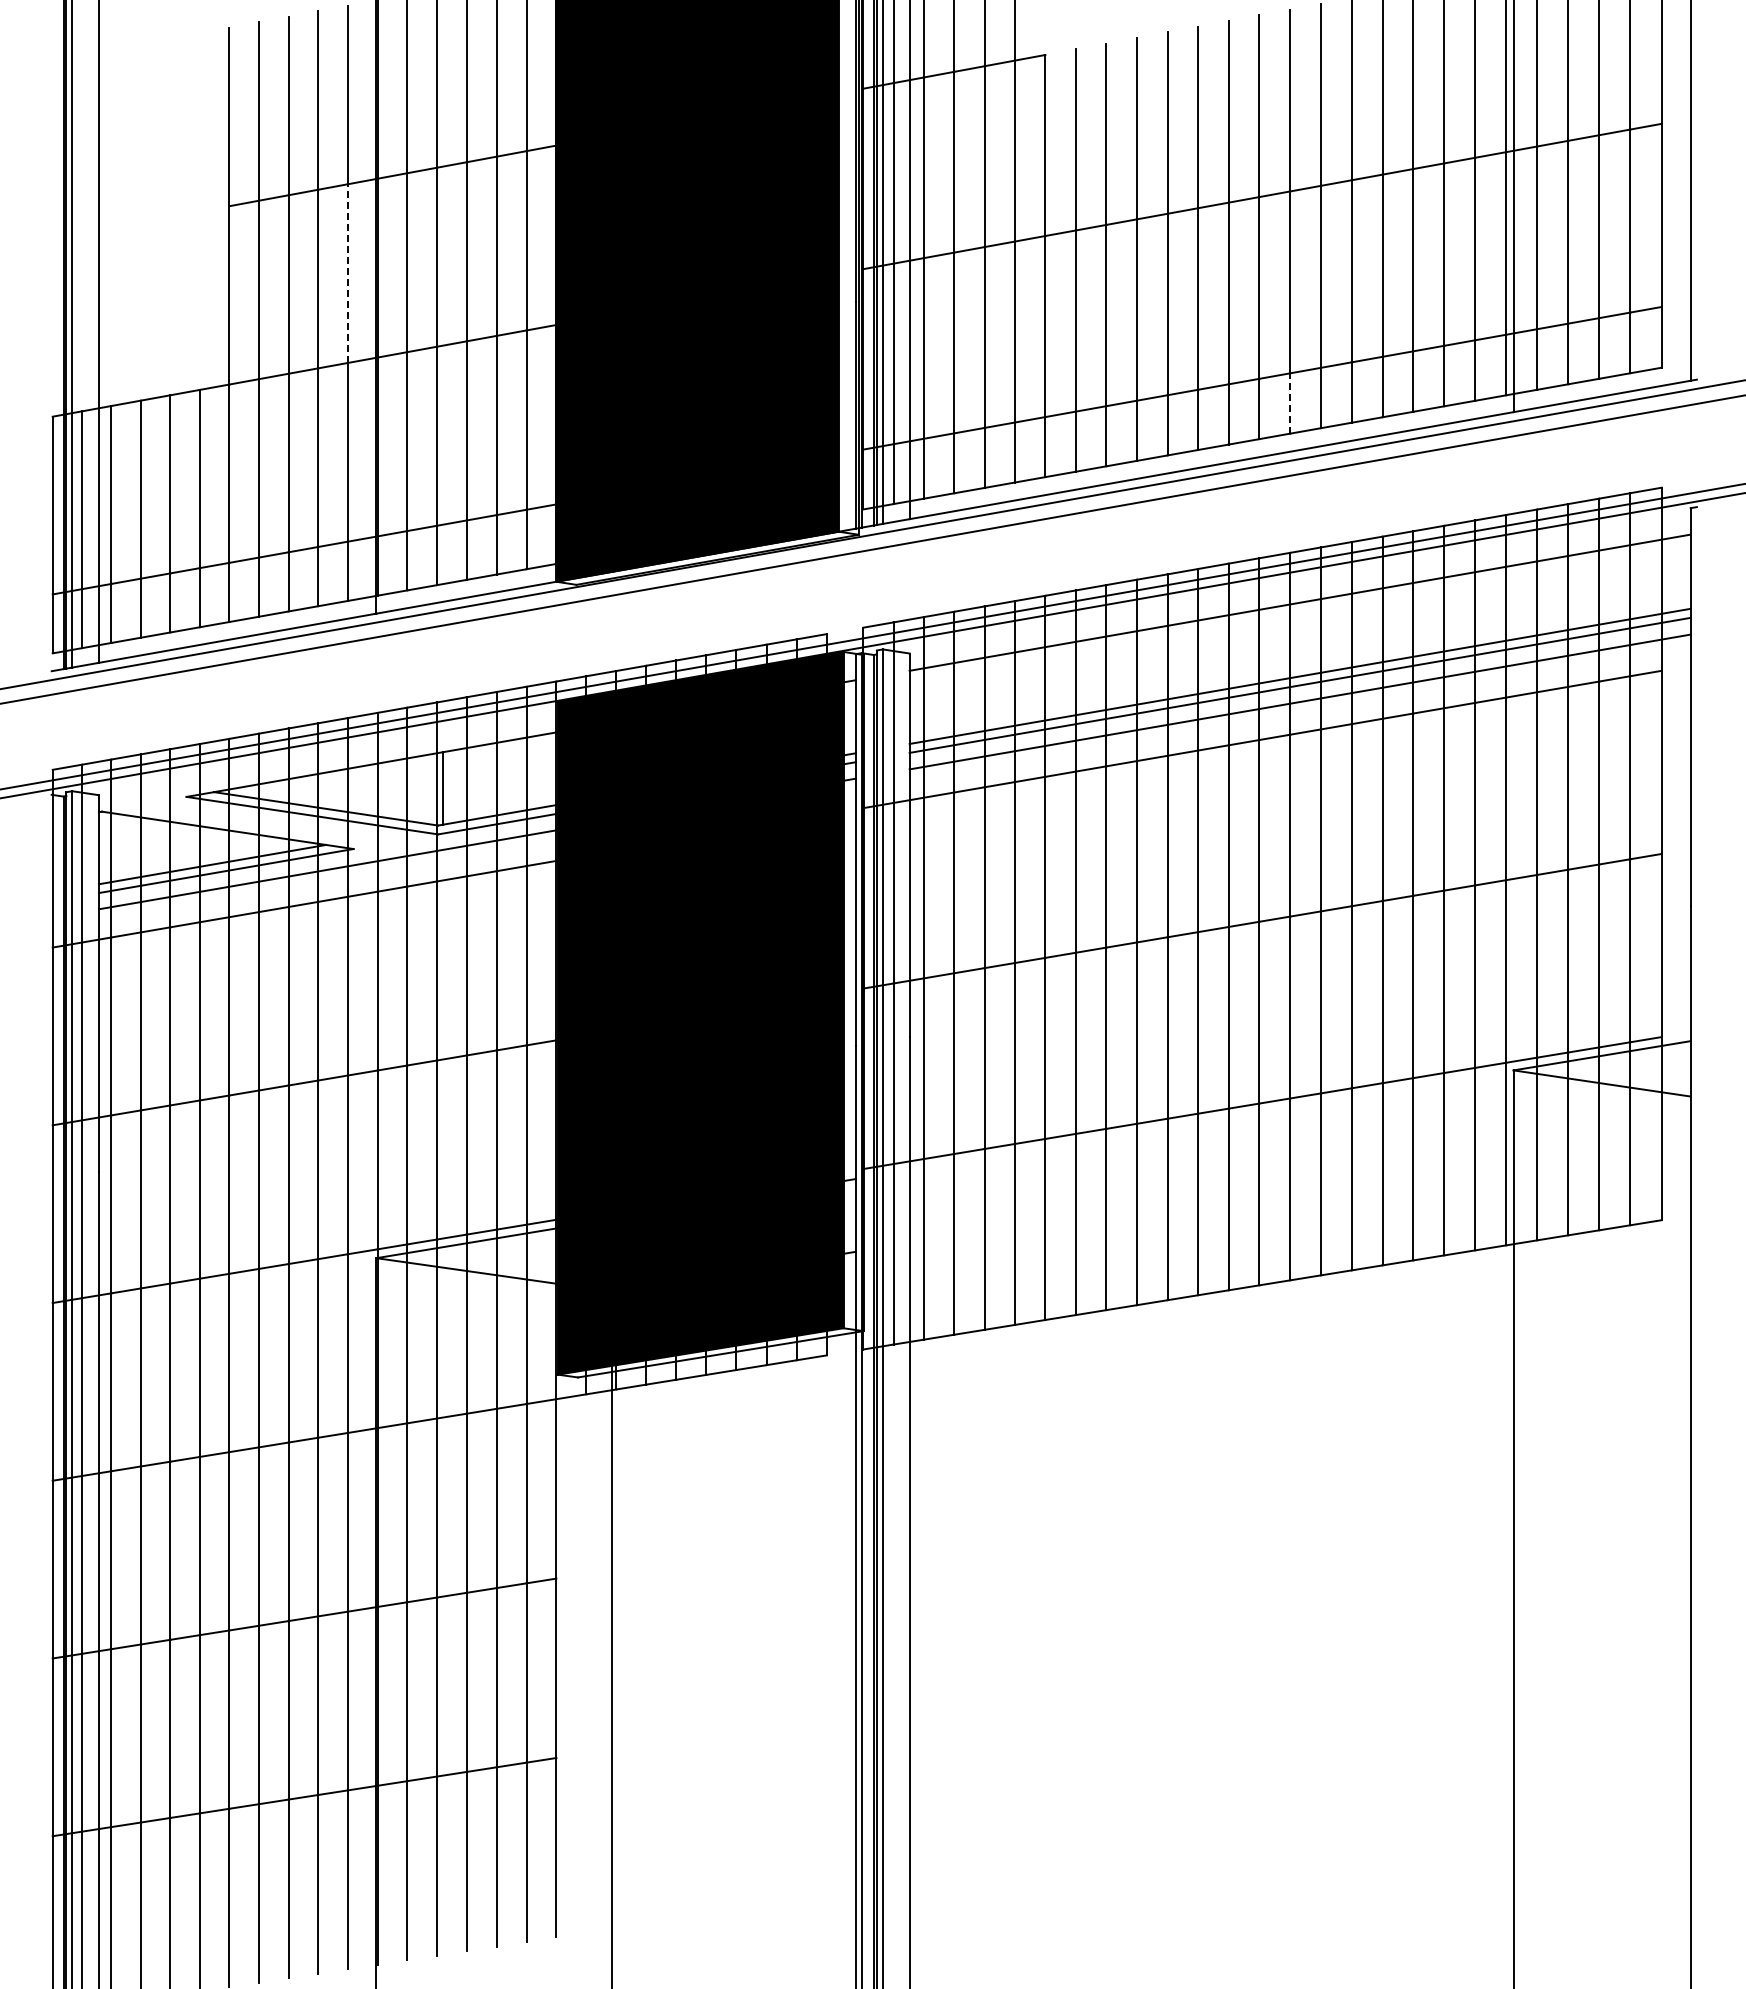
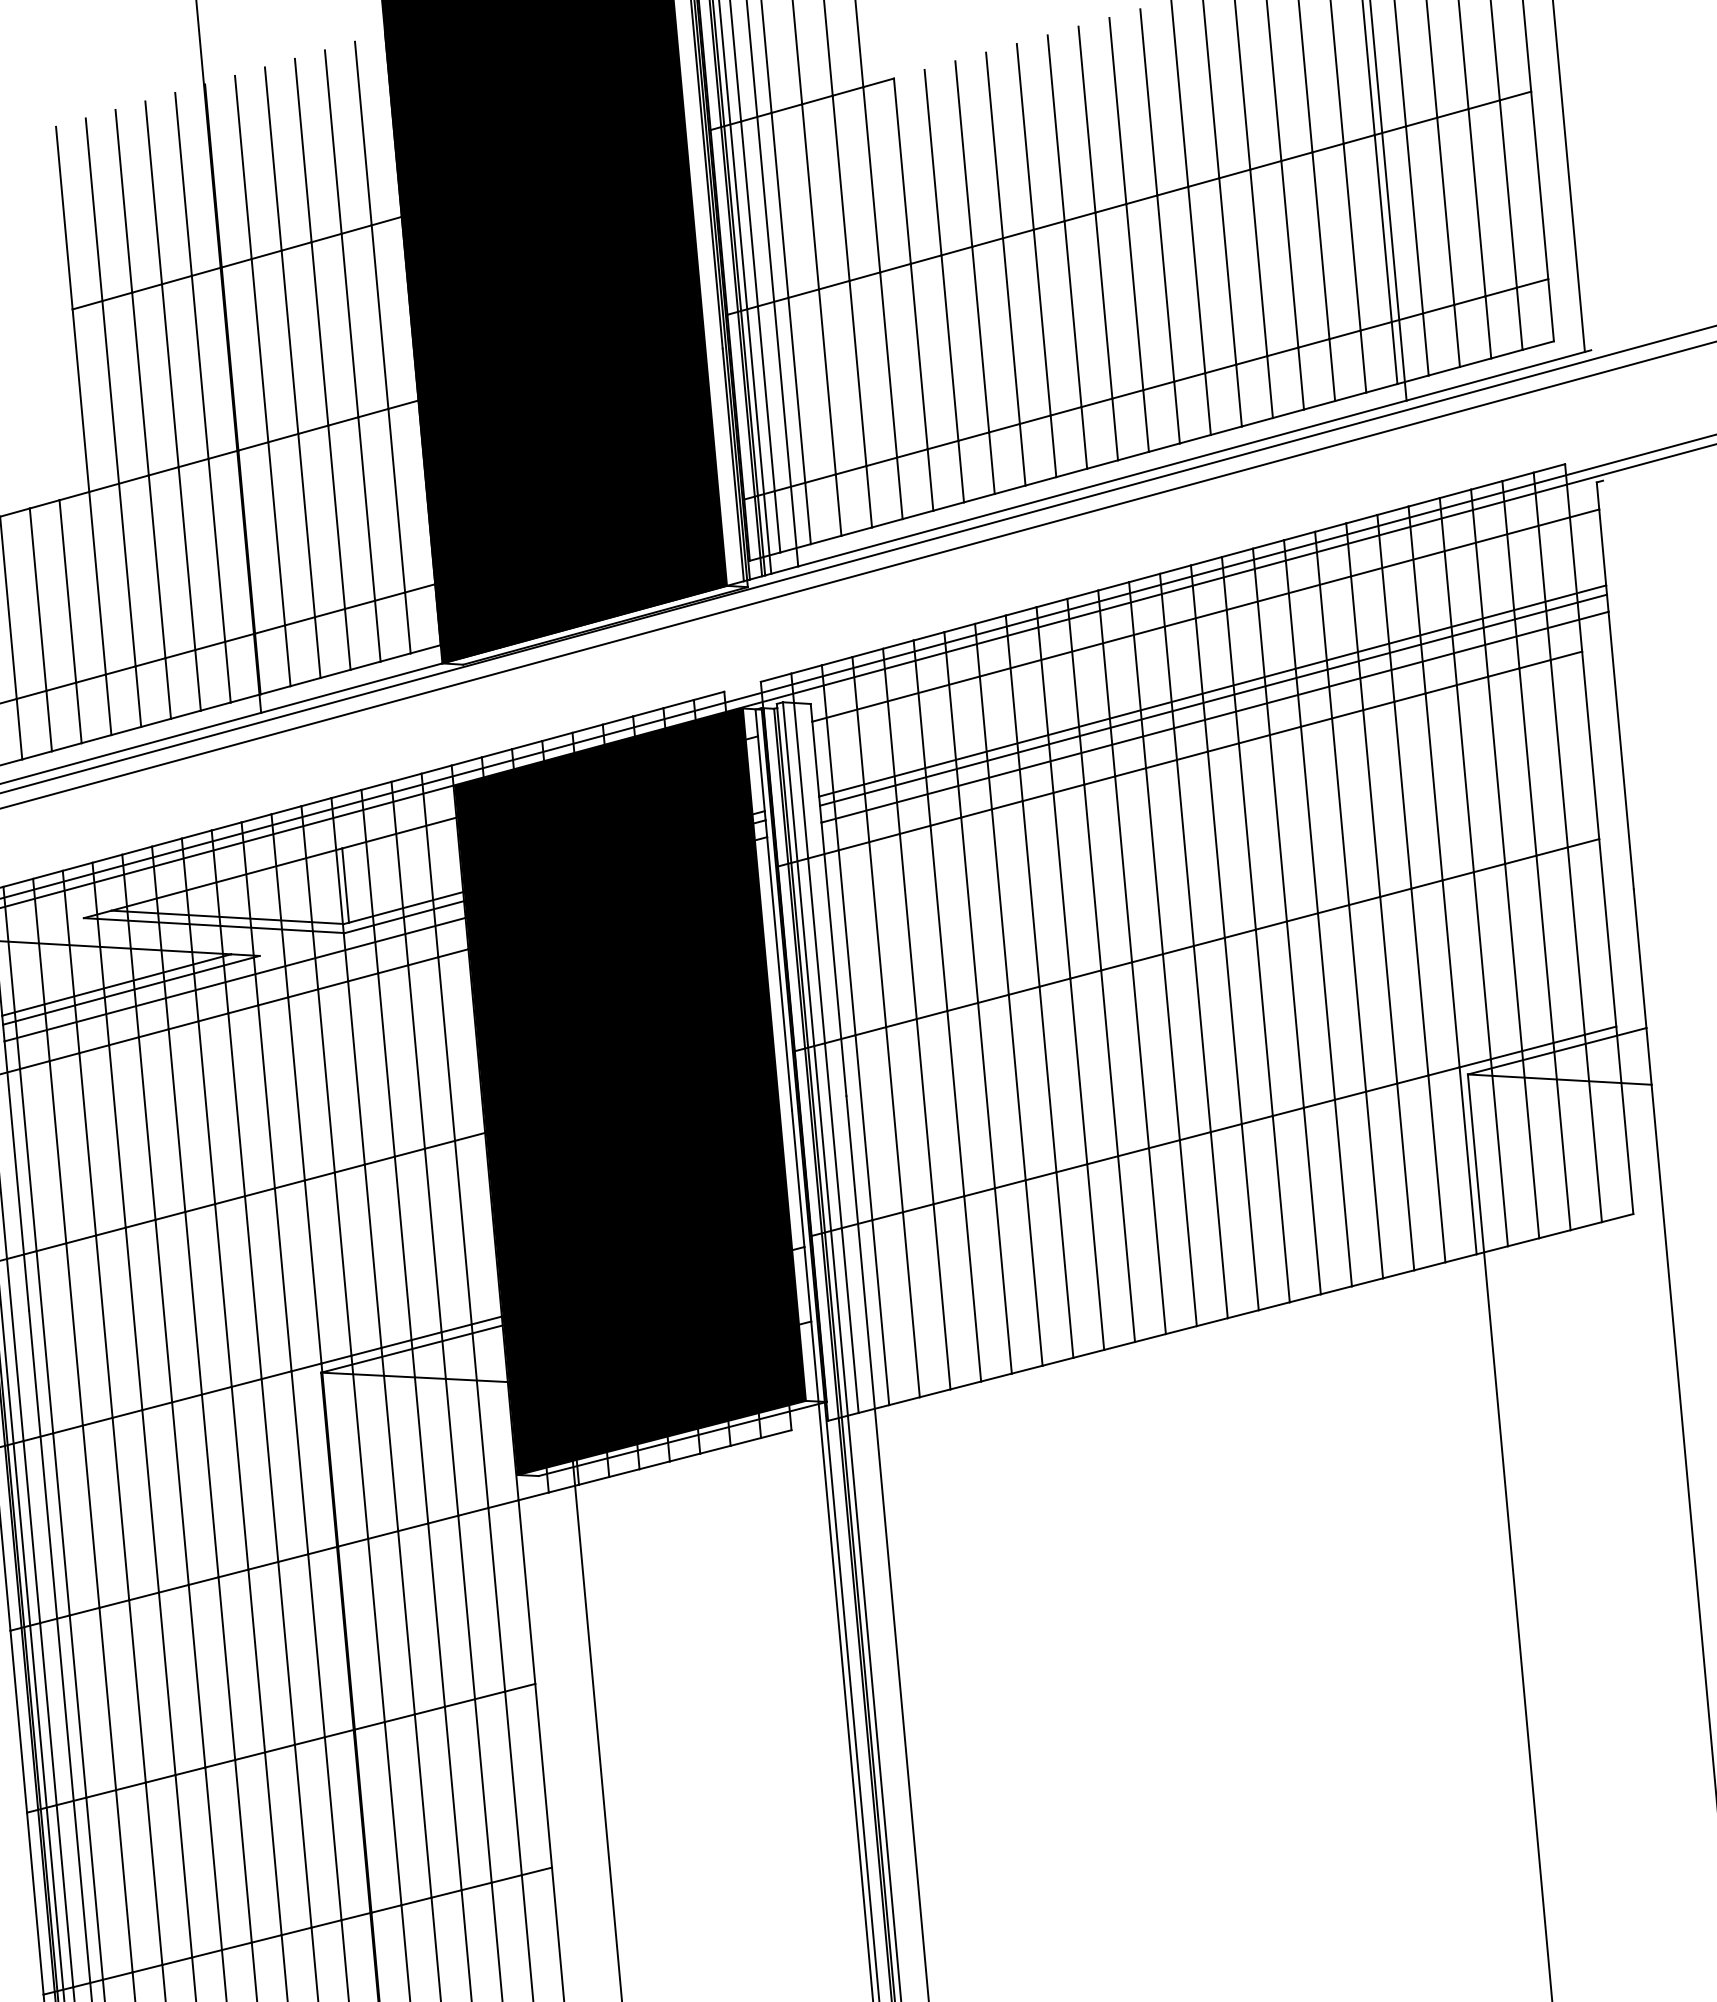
line: (347, 273) -> (199, 367), dashed -> solid
line: (1290, 403) -> (1177, 412), dashed -> solid

